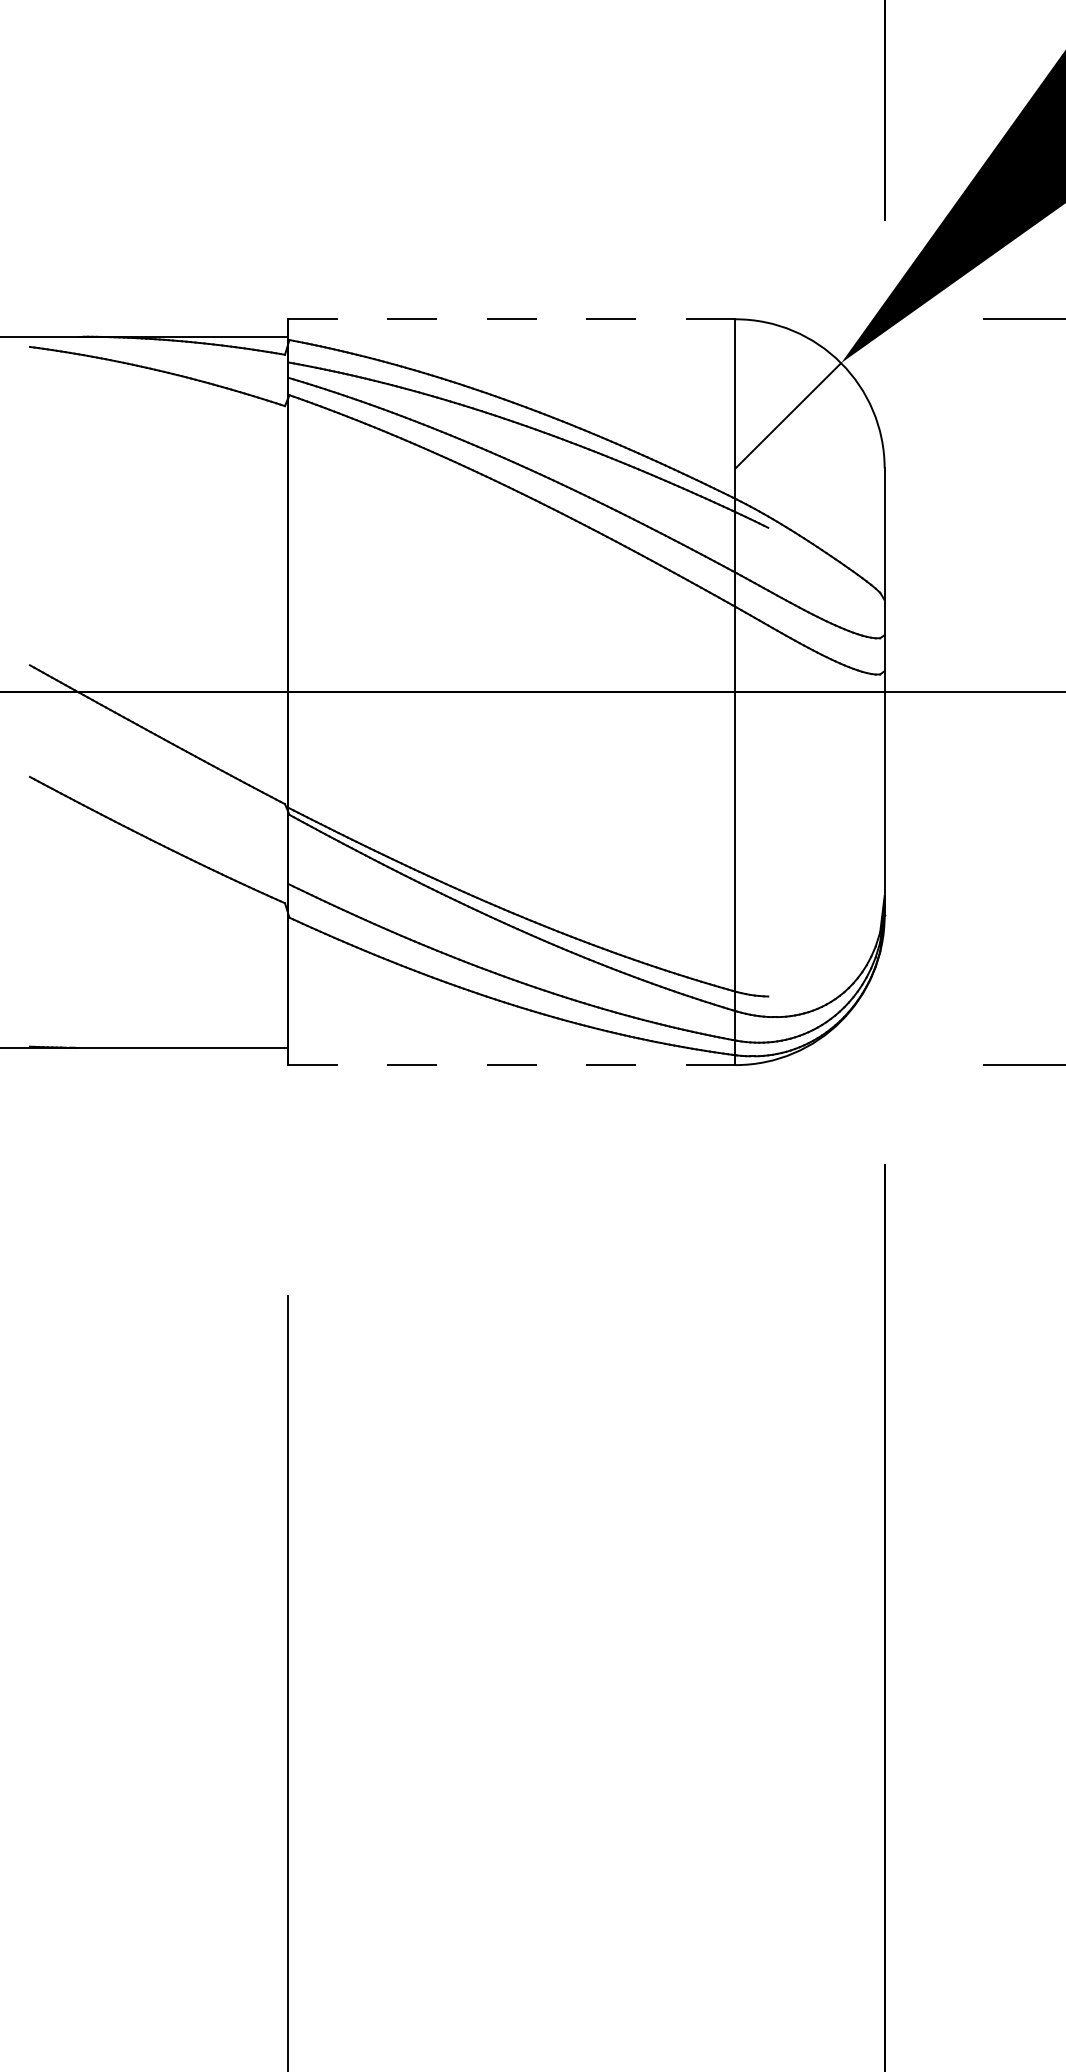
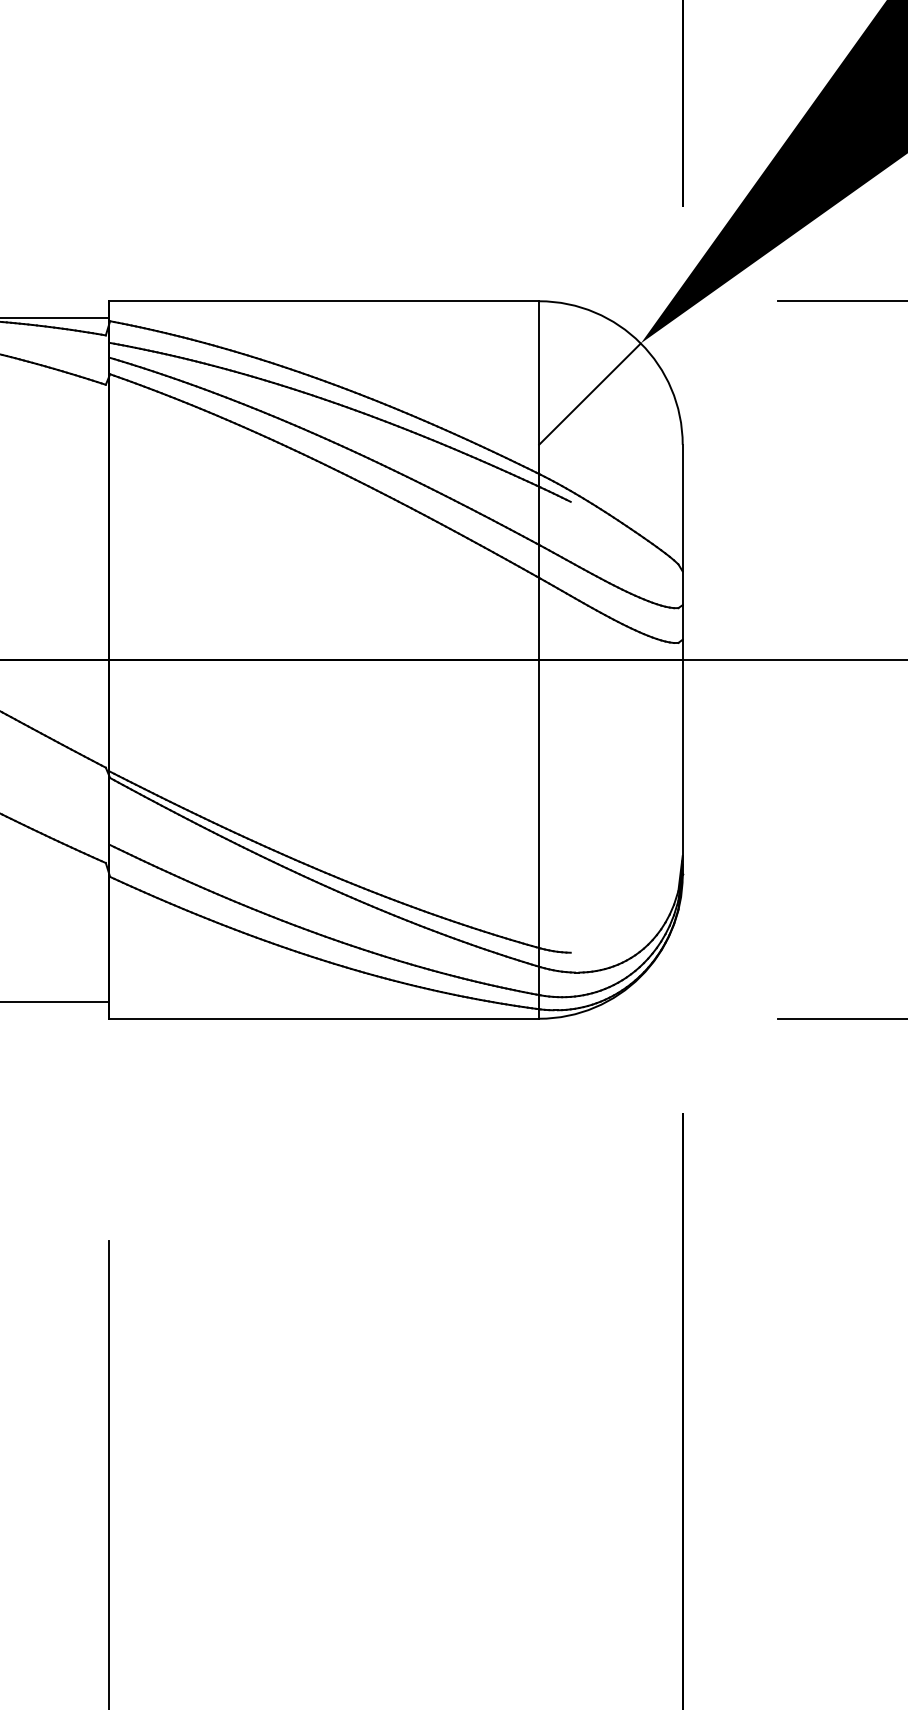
line: (511, 319) -> (323, 301), dashed -> solid
line: (511, 1065) -> (323, 1019), dashed -> solid

